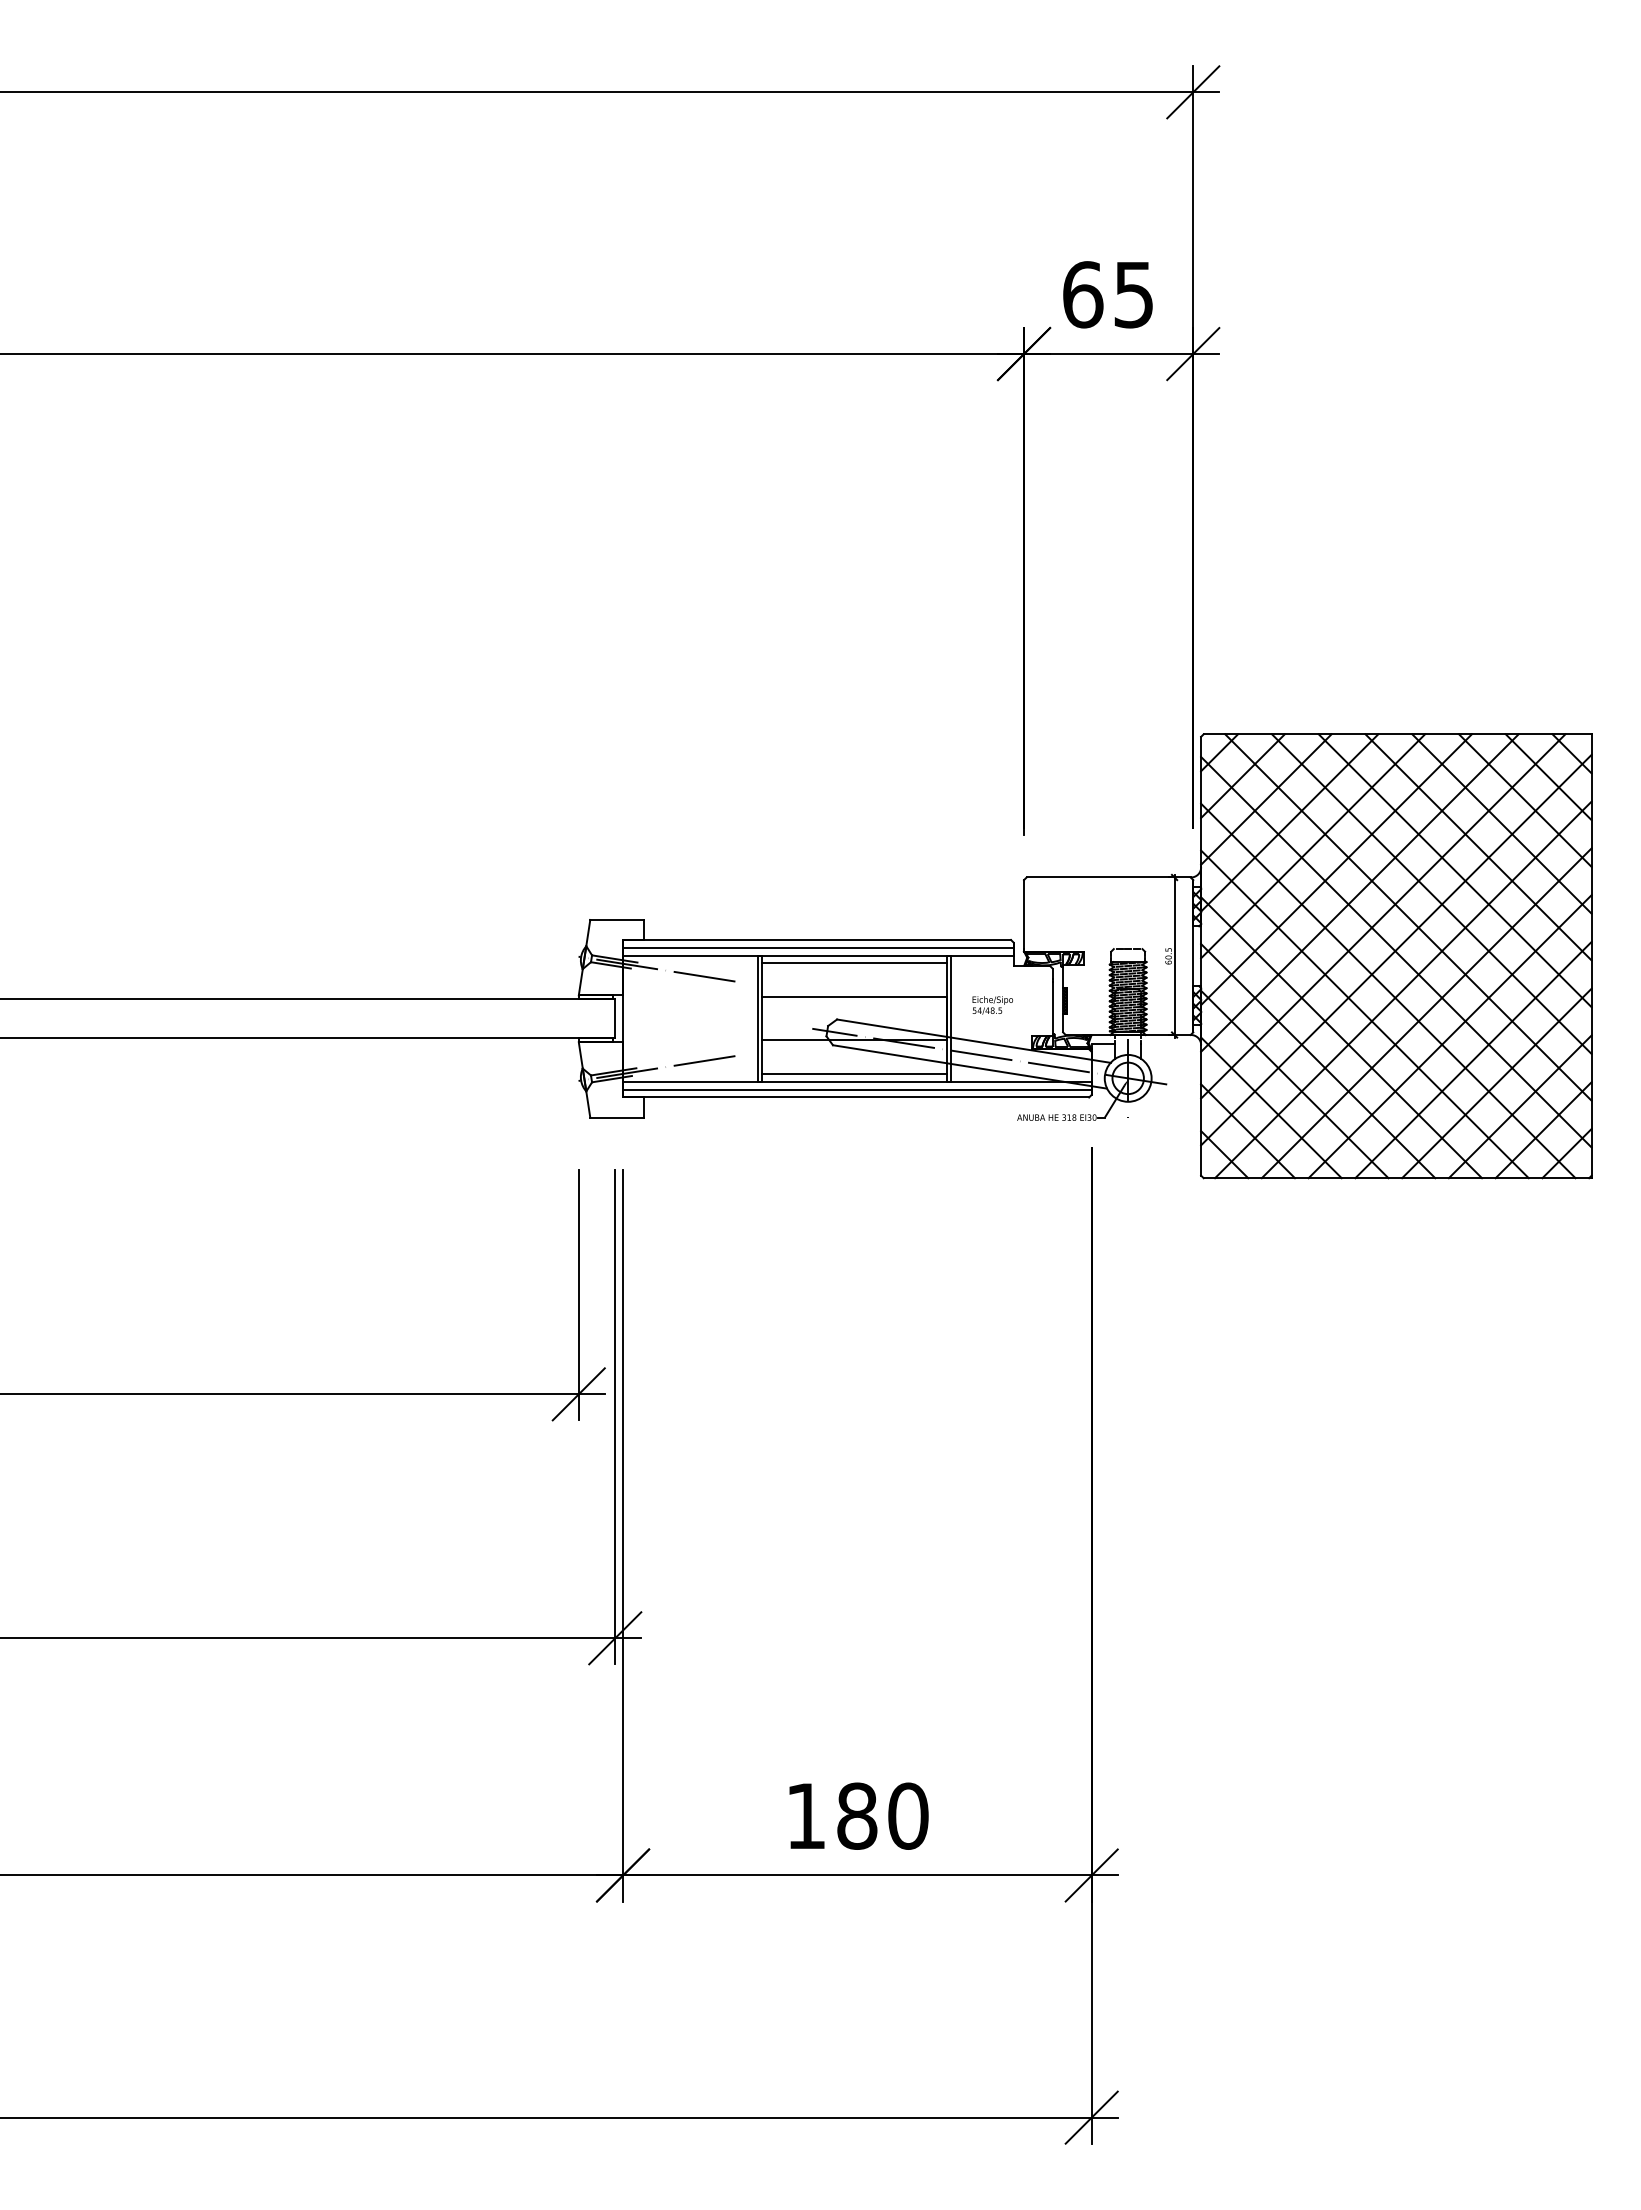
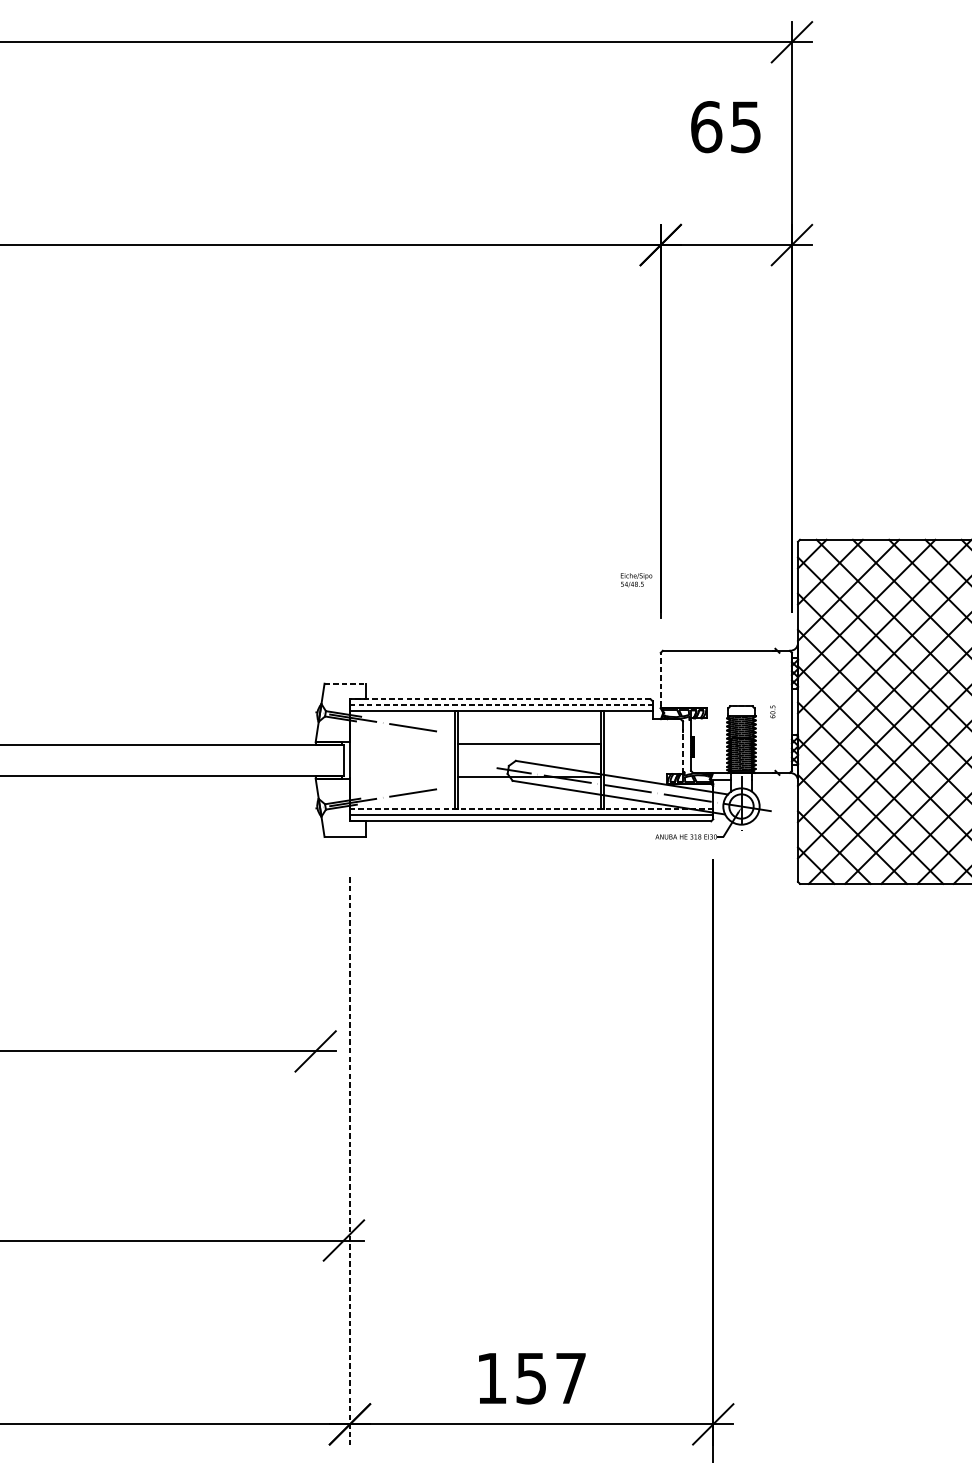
text: (1107, 294) -> (725, 126), moved
line: (1024, 914) -> (661, 679), solid -> dashed
line: (617, 919) -> (345, 683), solid -> dashed
line: (817, 939) -> (500, 698), solid -> dashed
line: (818, 947) -> (501, 705), solid -> dashed
line: (1174, 955) -> (777, 711), removed
line: (854, 963) -> (529, 717), removed
text: (992, 1005) -> (636, 580), moved
line: (1052, 1008) -> (682, 752), solid -> dashed
line: (854, 1074) -> (529, 803), removed
line: (856, 1081) -> (530, 808), solid -> dashed
line: (578, 1294) -> (315, 974), removed
line: (615, 1416) -> (344, 1068), removed
line: (623, 1535) -> (350, 1160), solid -> dashed
text: (882, 1815) -> (551, 1377), 180 -> 157

